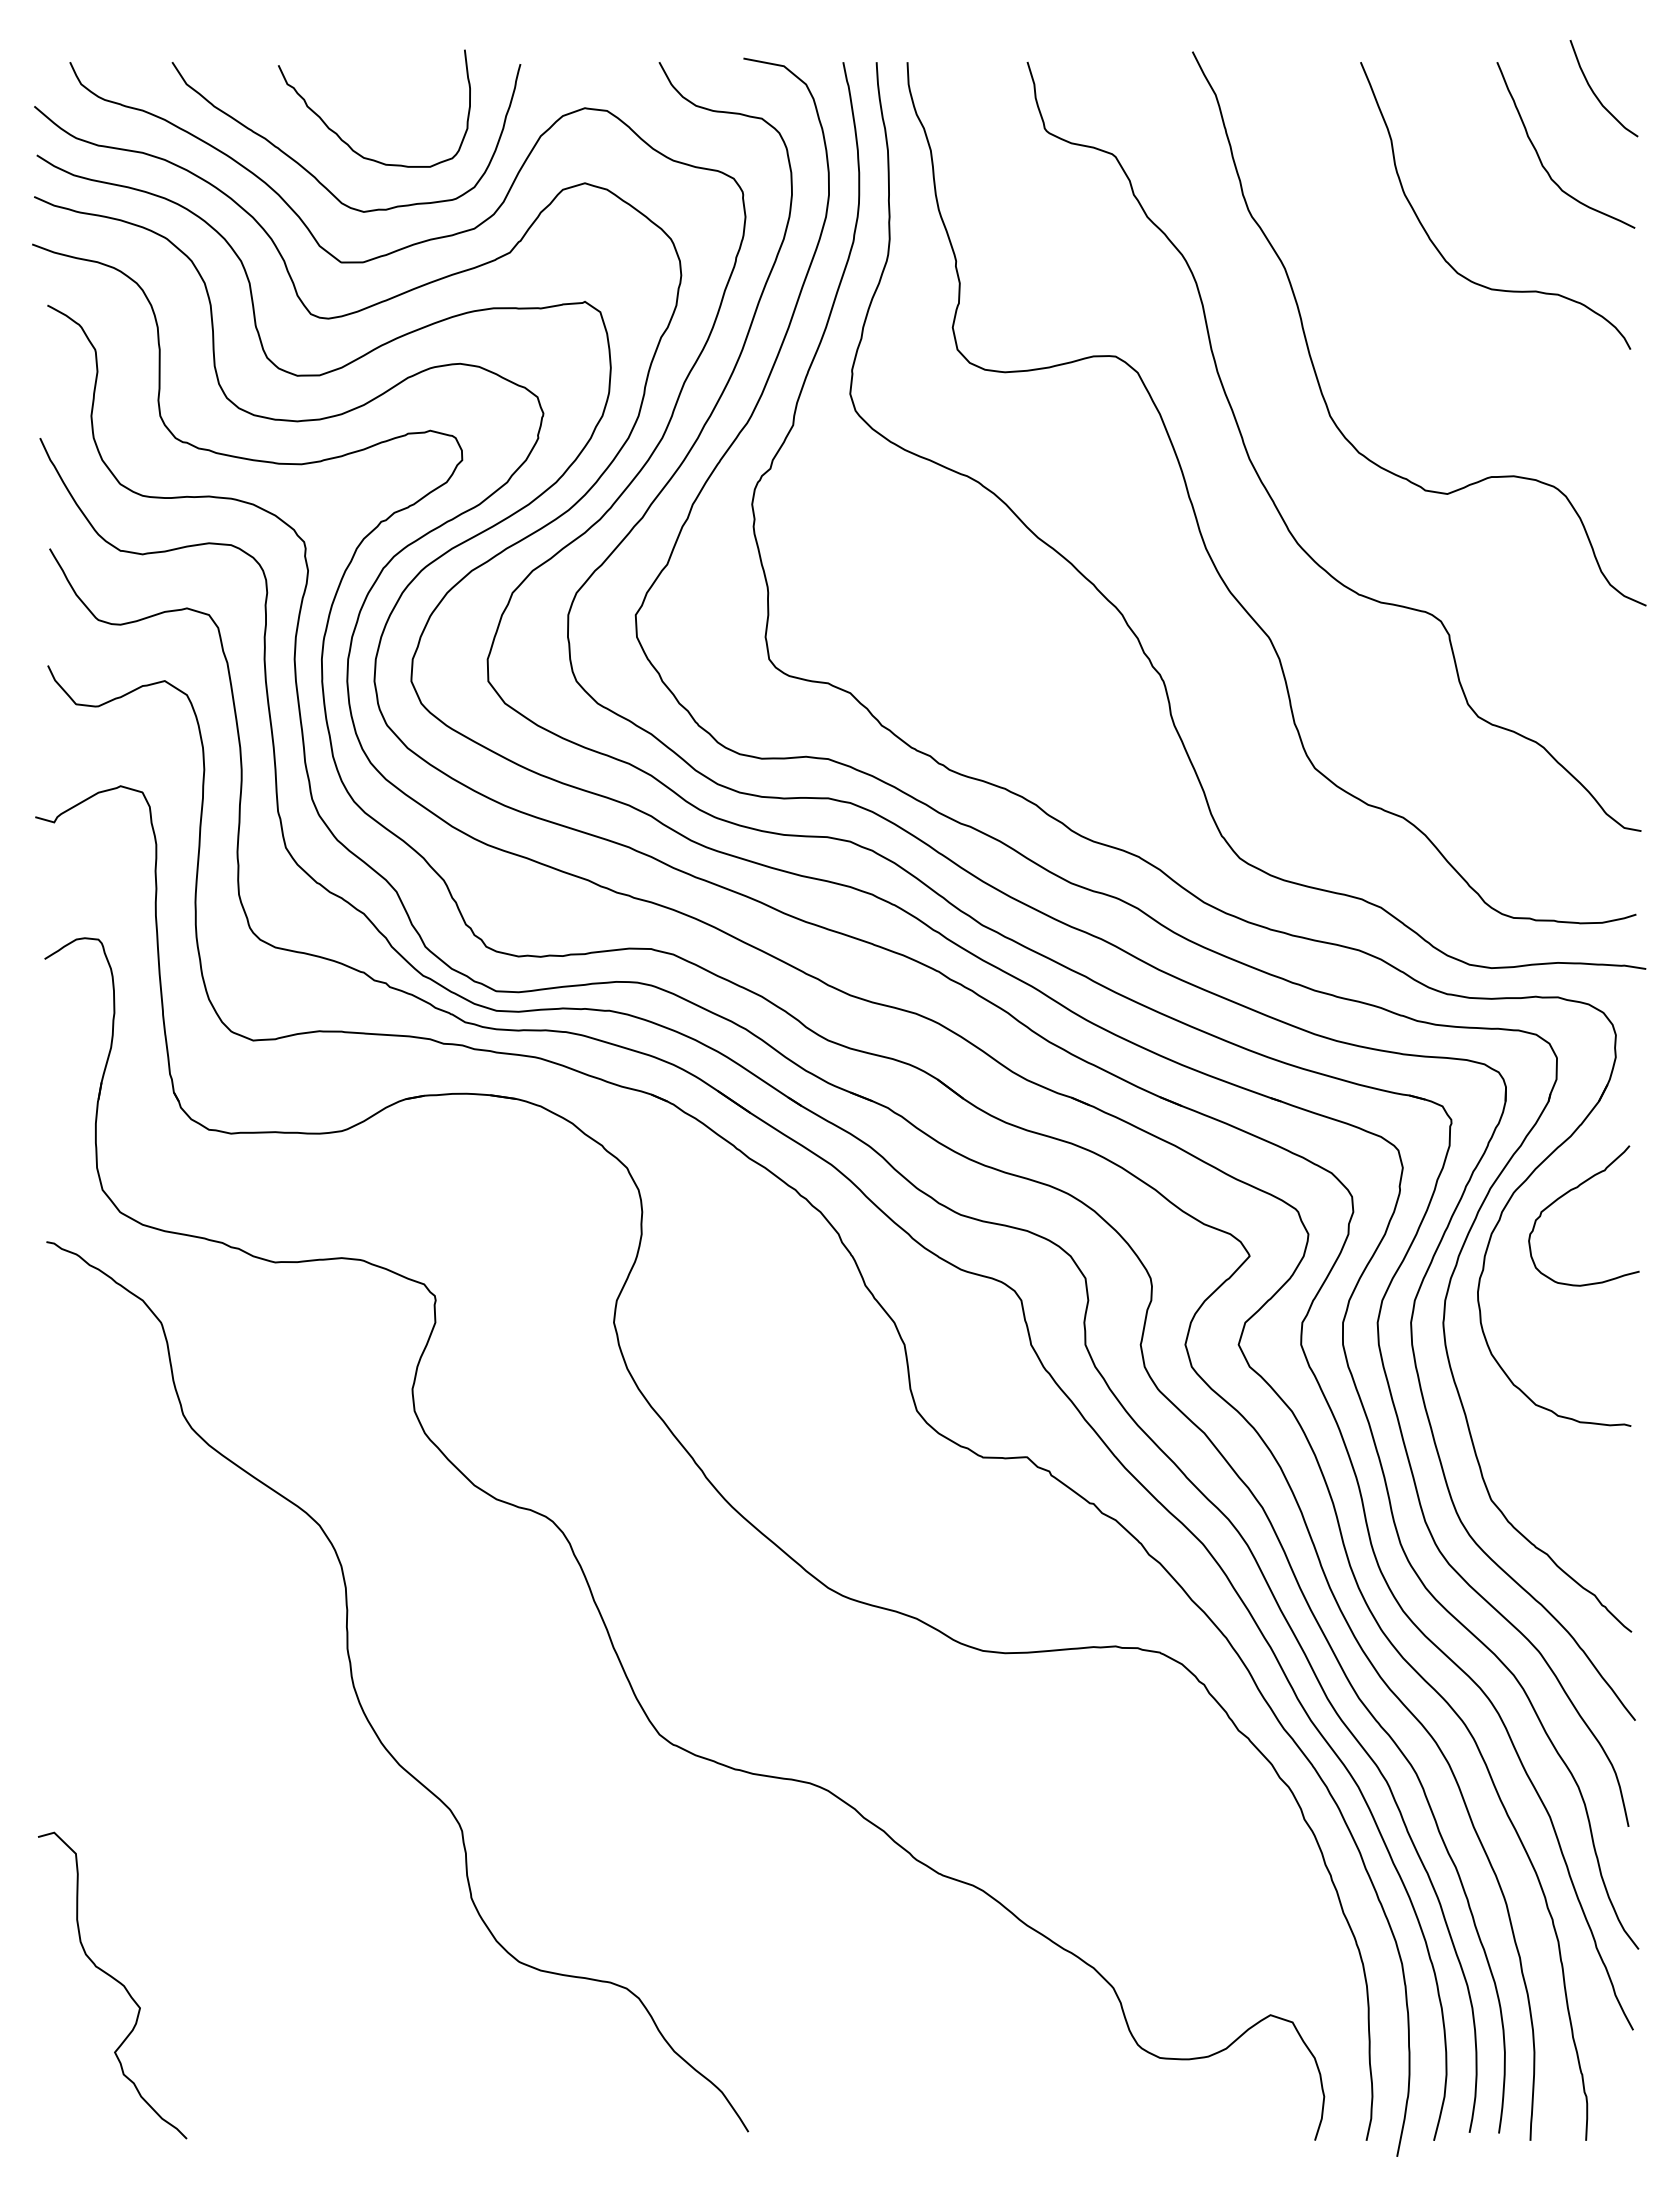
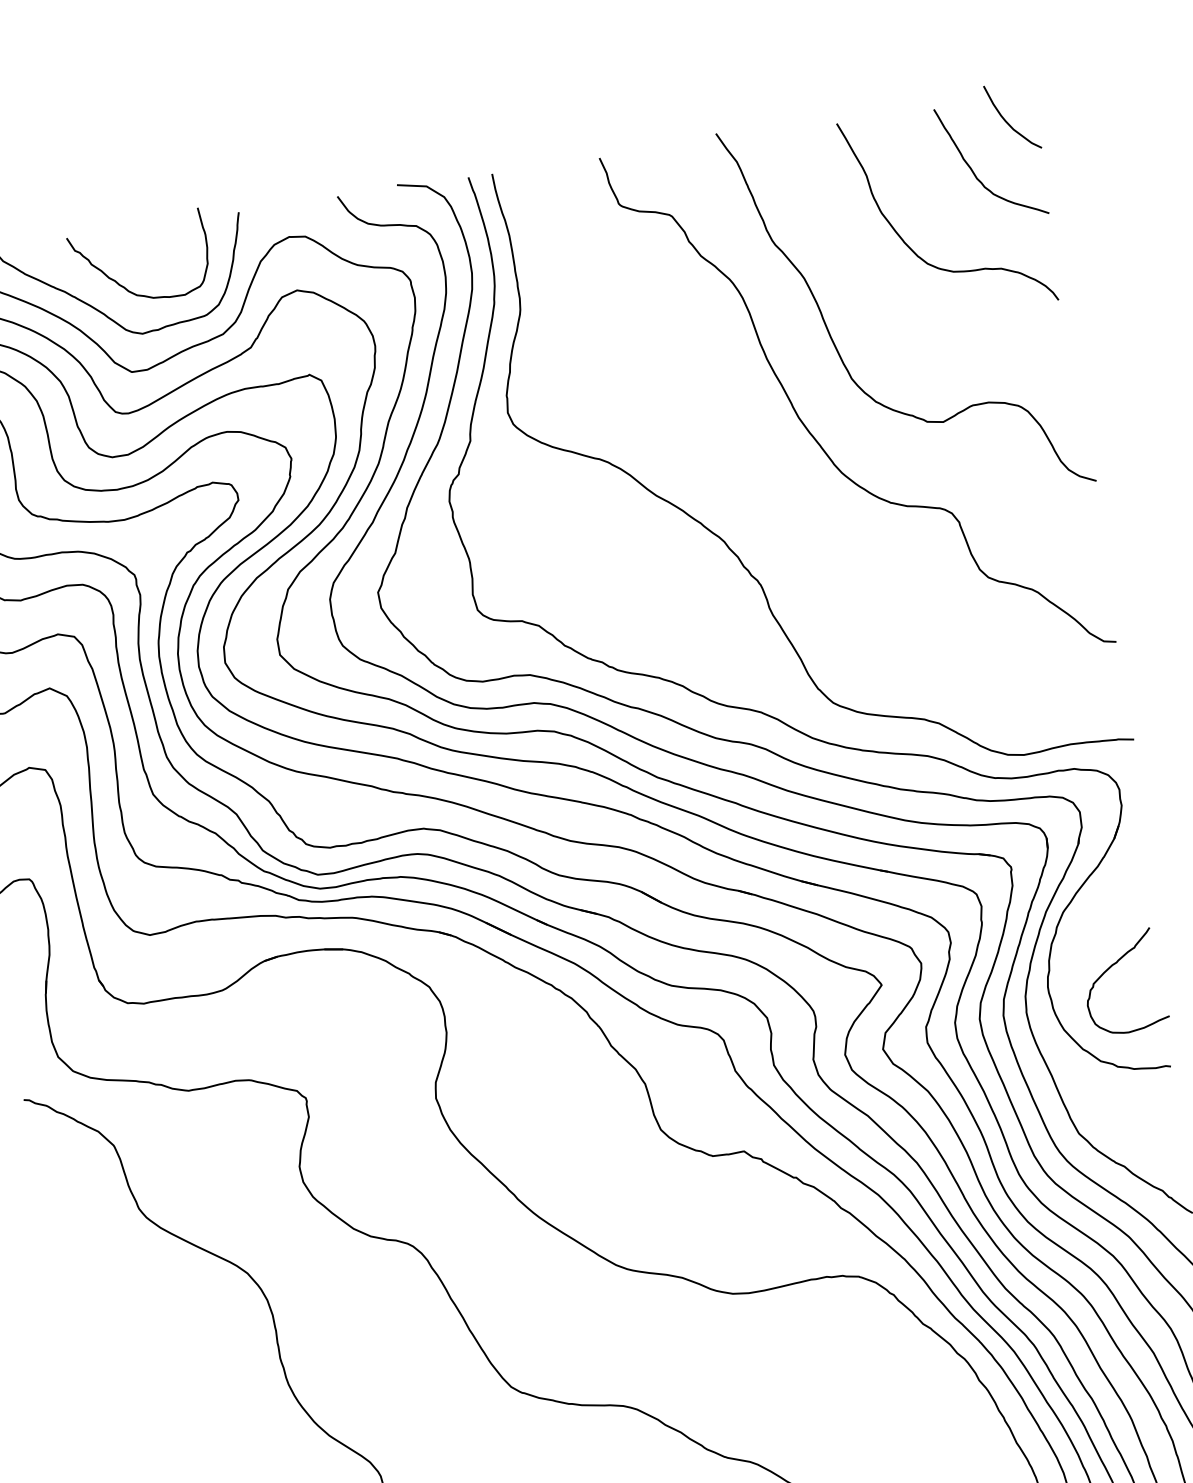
curve: (1195, 511) -> (765, 460), removed
curve: (1569, 1192) -> (1111, 967), moved

